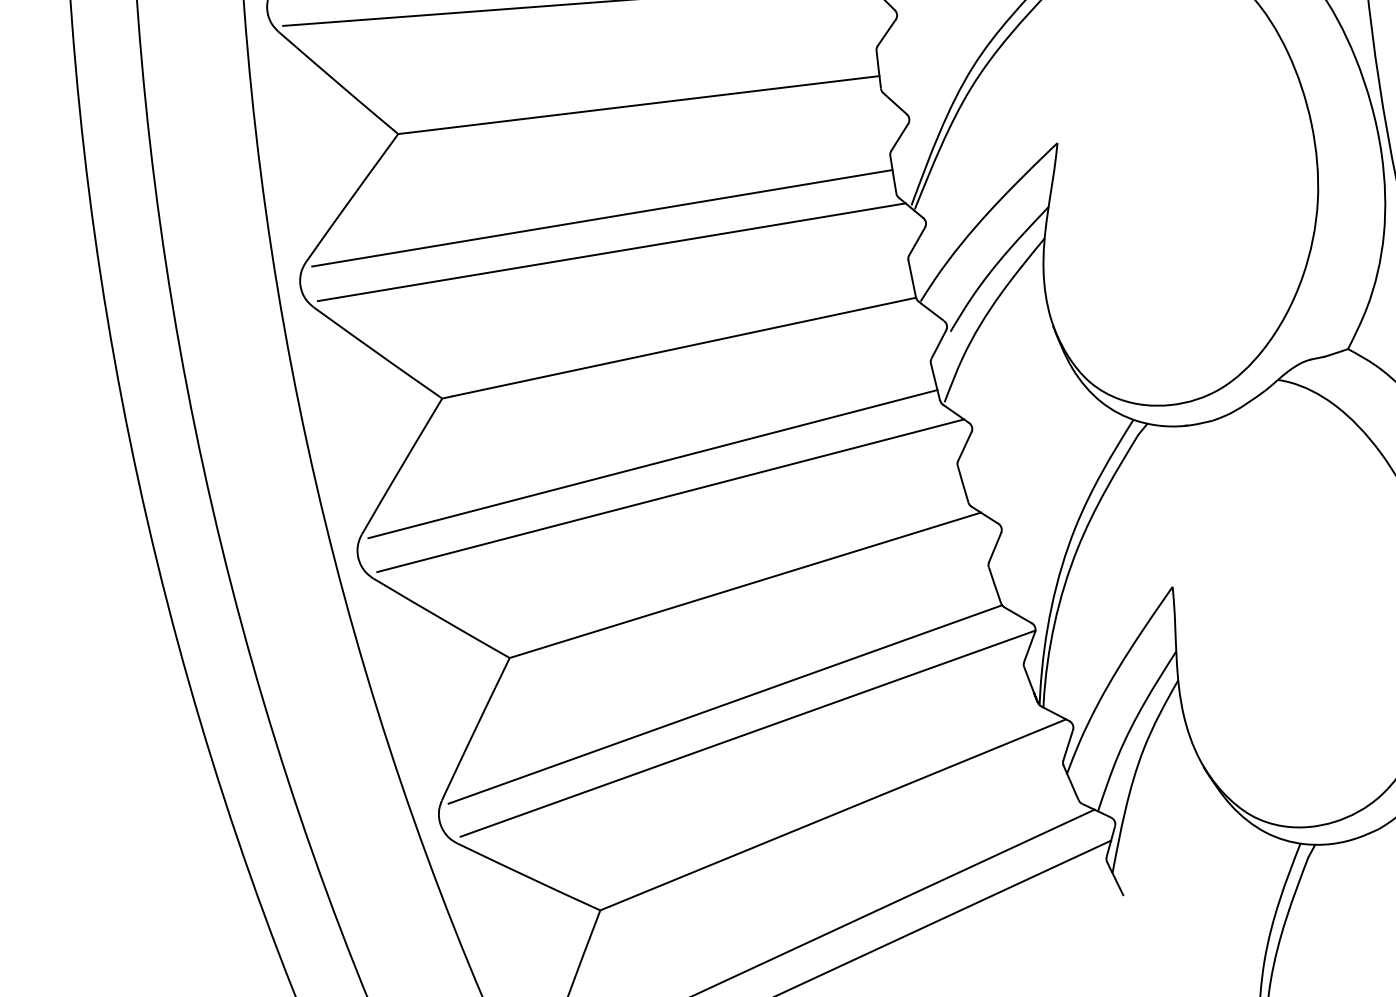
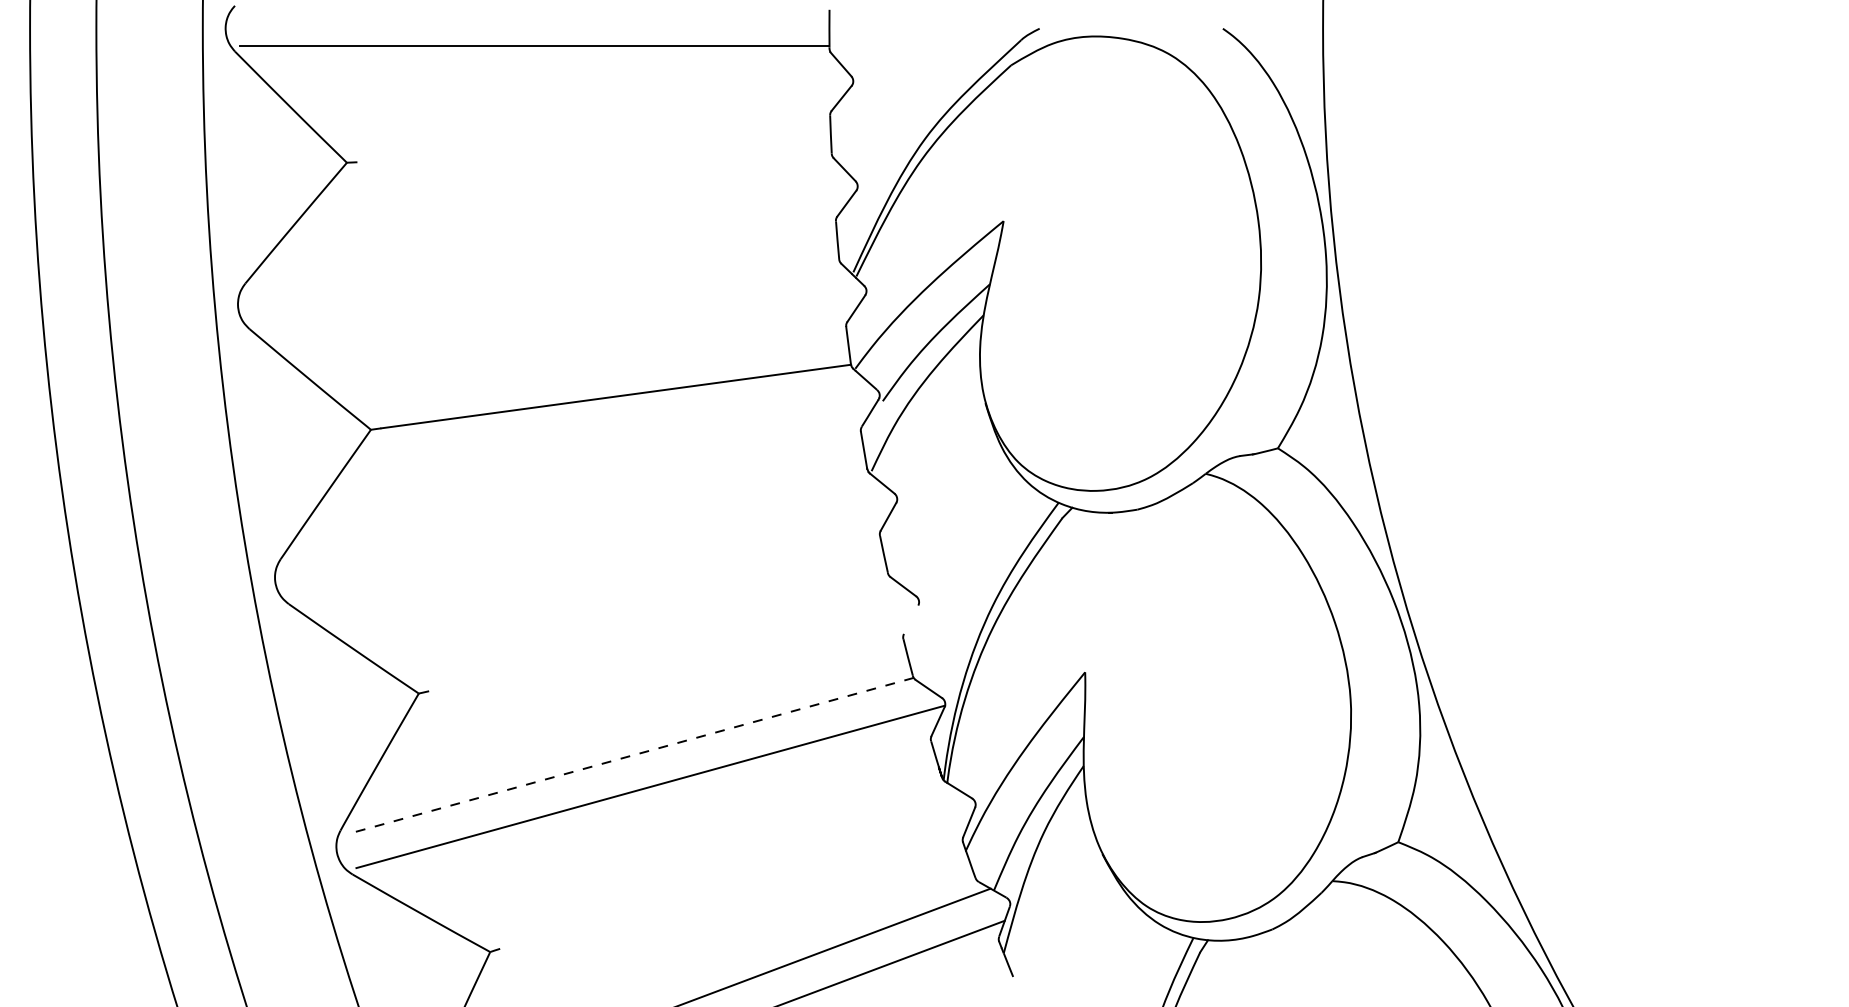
line: (644, 104) -> (594, 151), removed
line: (602, 217) -> (544, 261), removed
line: (611, 252) -> (550, 296), removed
line: (652, 463) -> (575, 510), removed
line: (670, 495) -> (591, 543), removed
line: (995, 547) -> (911, 619), removed
line: (750, 583) -> (664, 637), removed
line: (725, 704) -> (630, 756), solid -> dashed
line: (837, 812) -> (734, 872), removed

